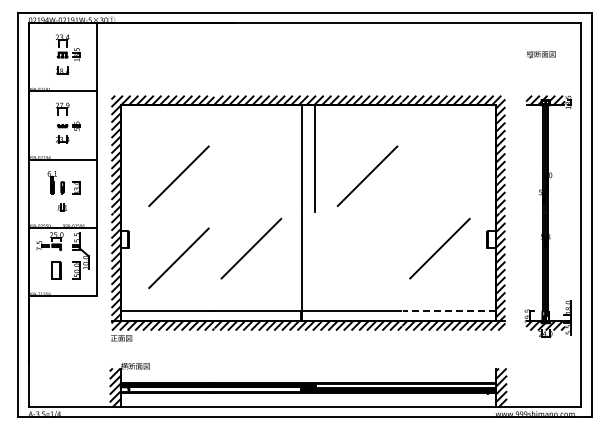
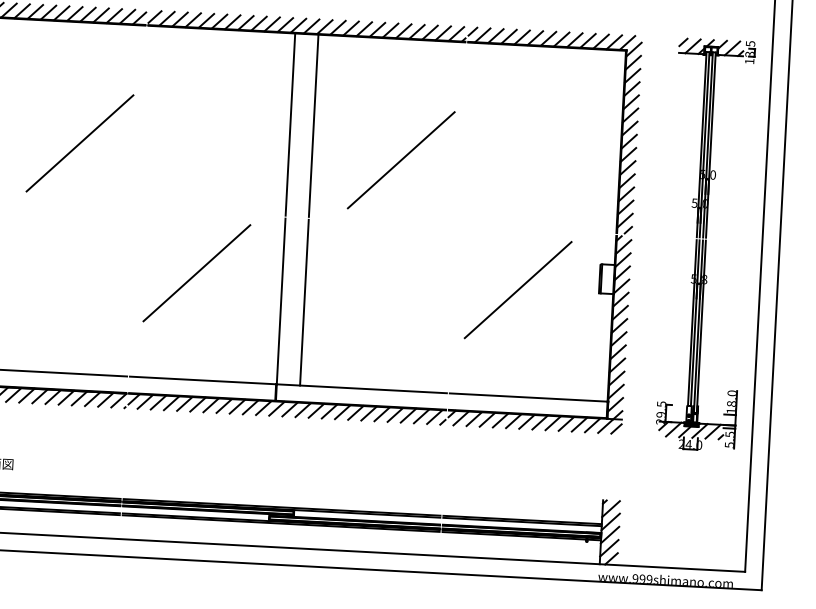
line: (178, 258) -> (71, 283), removed
line: (315, 262) -> (304, 302), added
line: (449, 311) -> (528, 397), dashed -> solid

